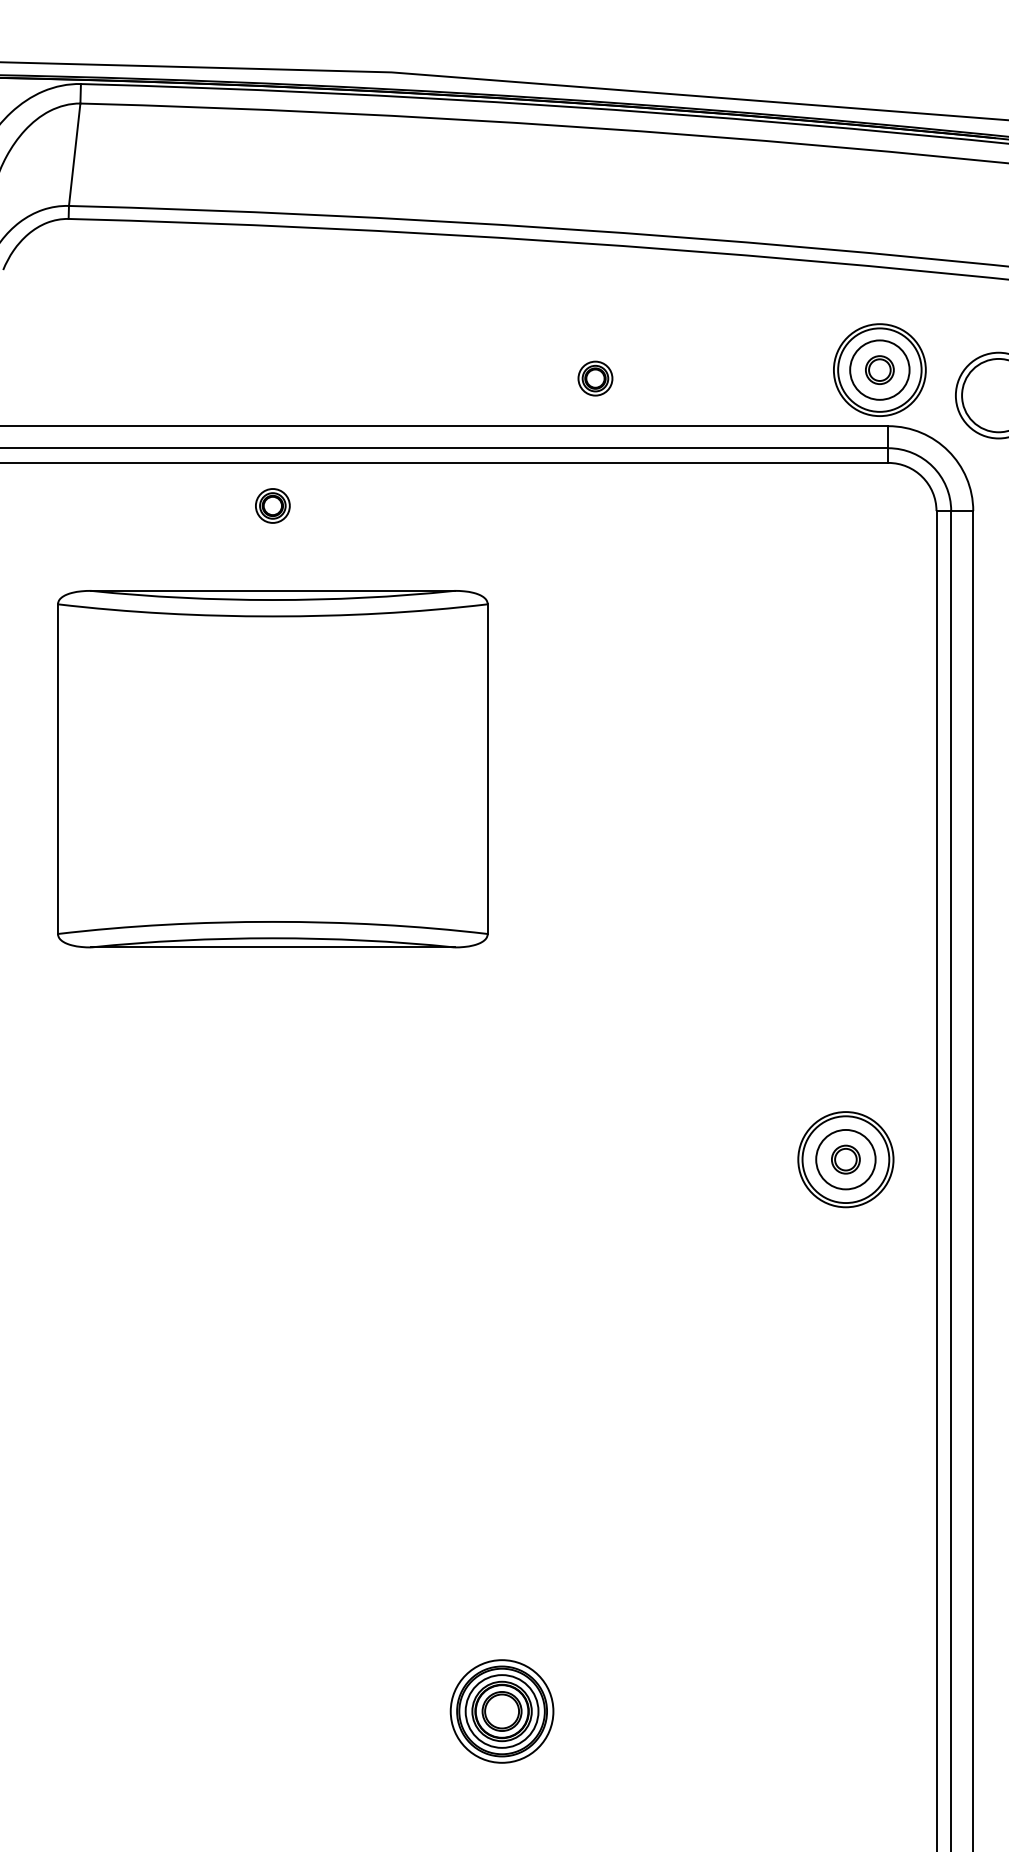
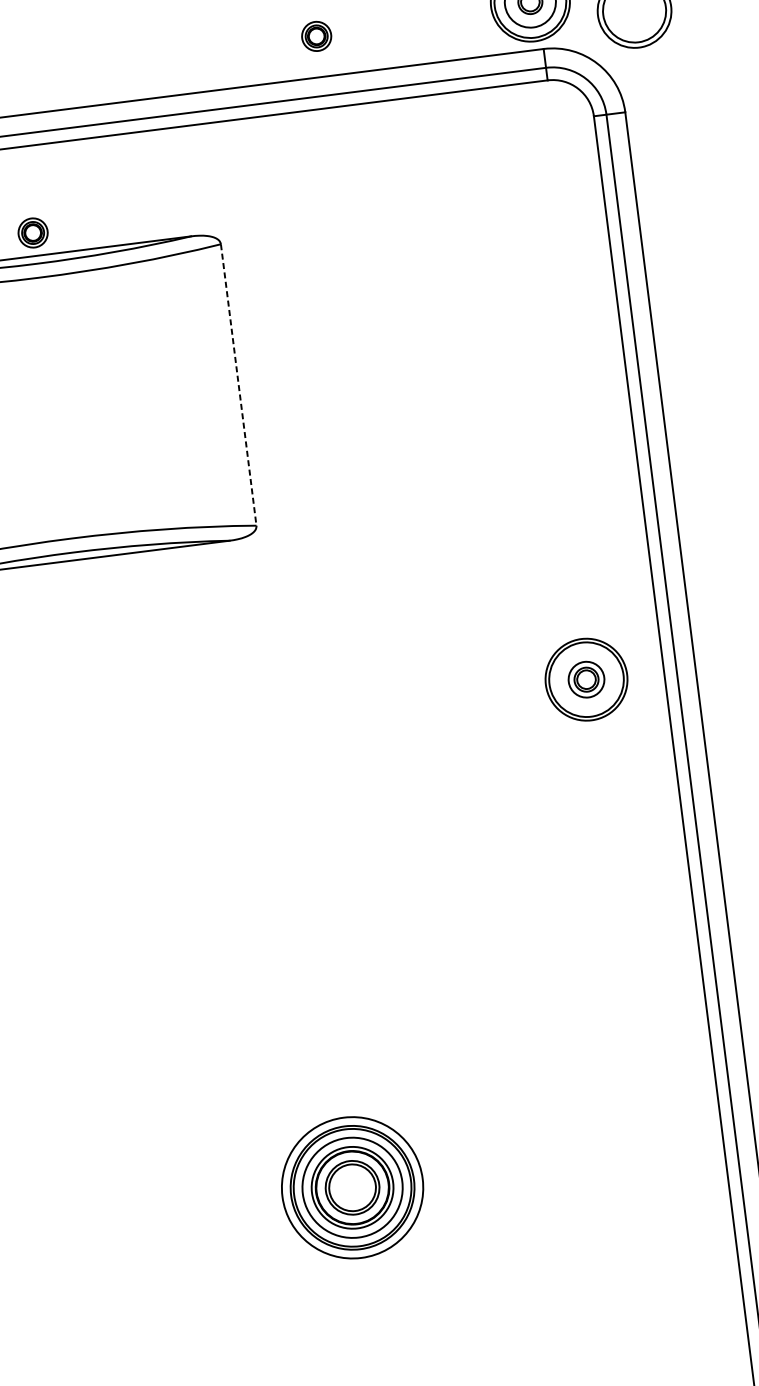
part: (595, 378) -> (316, 36), moved
part: (272, 505) -> (32, 232), moved
line: (487, 769) -> (238, 385), solid -> dashed
circle: (845, 1159) -> (586, 679), size x0.7
part: (501, 1711) -> (352, 1187), size x1.6

